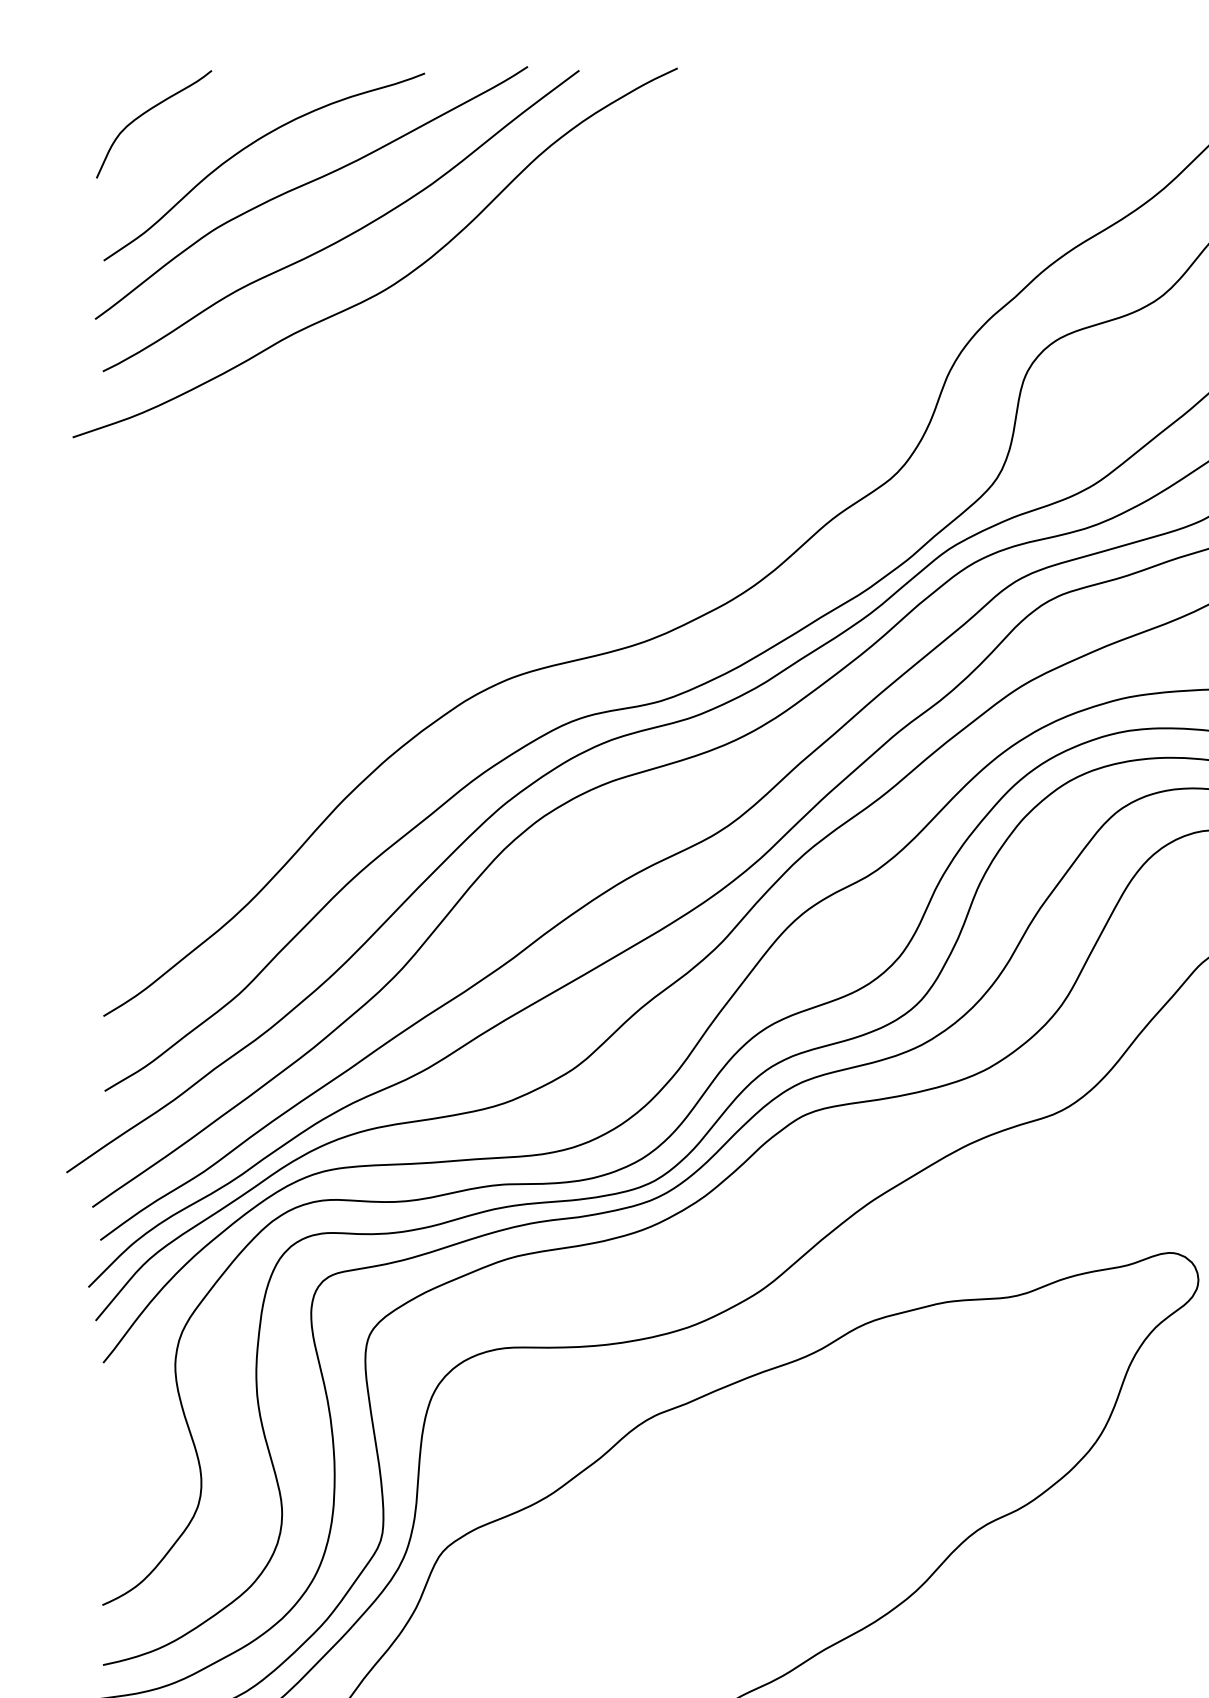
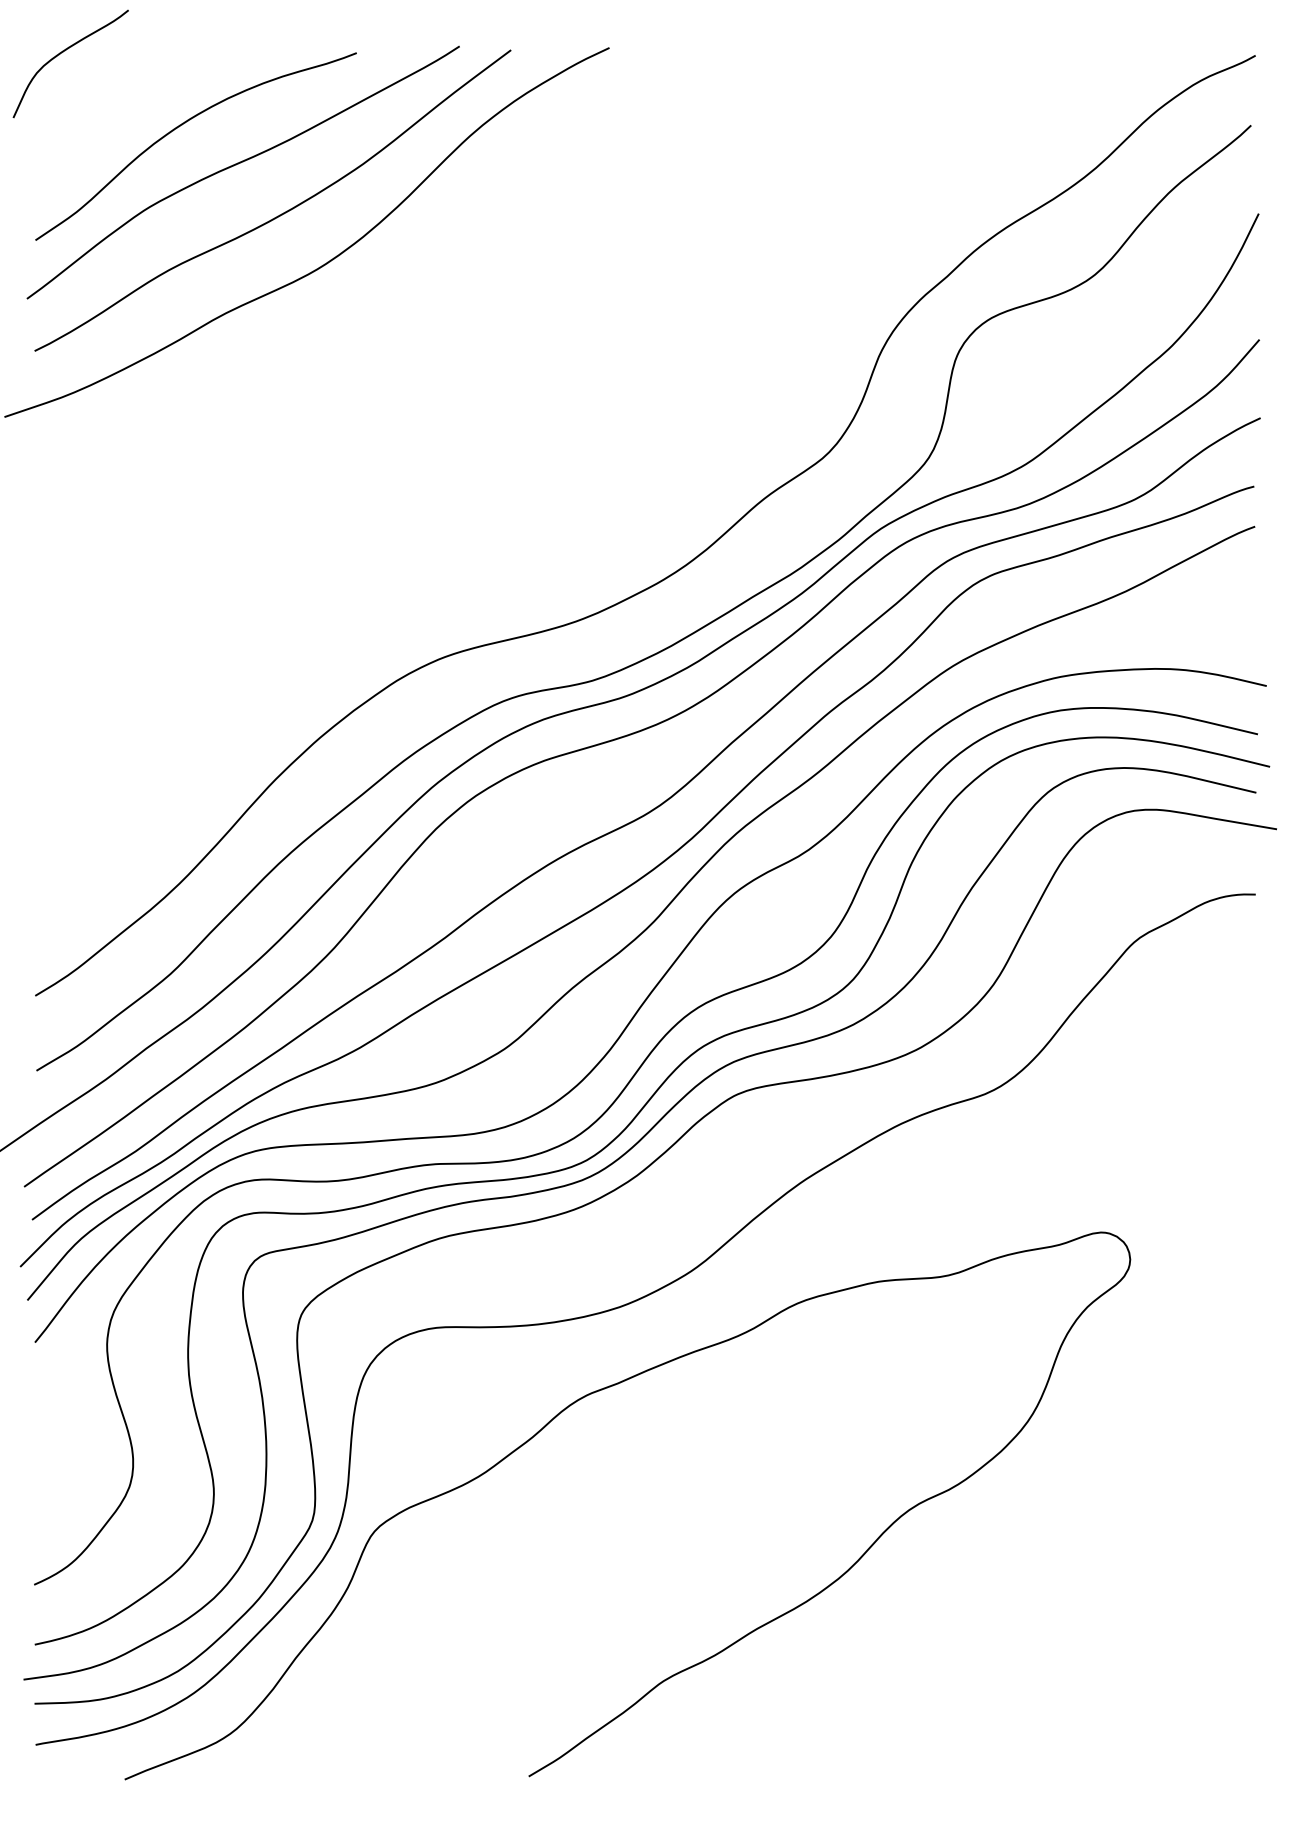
curve: (146, 112) -> (63, 52), moved

